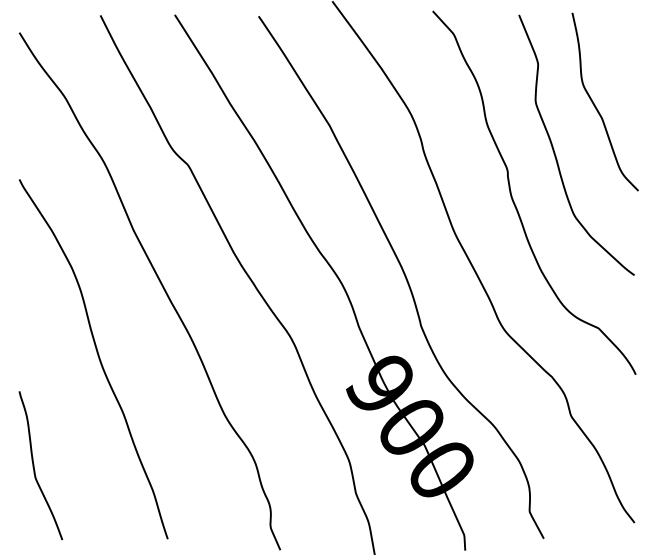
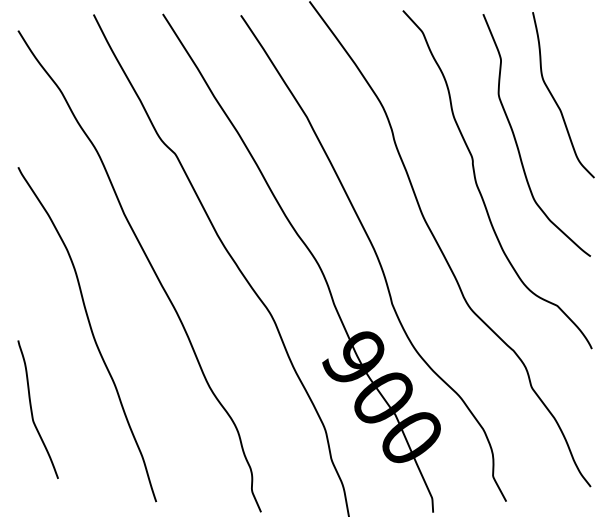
curve: (34, 465) -> (32, 409), moved

